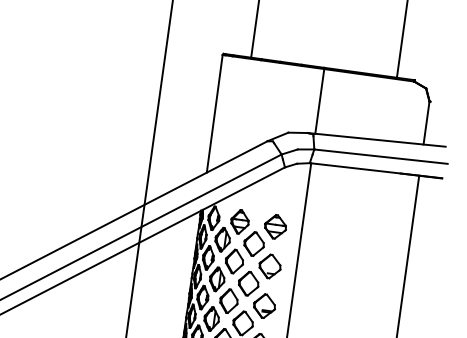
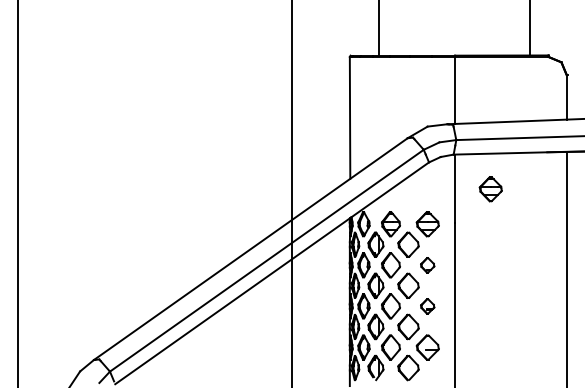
part: (340, 201) -> (490, 189), added
part: (269, 266) -> (427, 265), size x0.6
part: (264, 306) -> (427, 306), size x0.6

